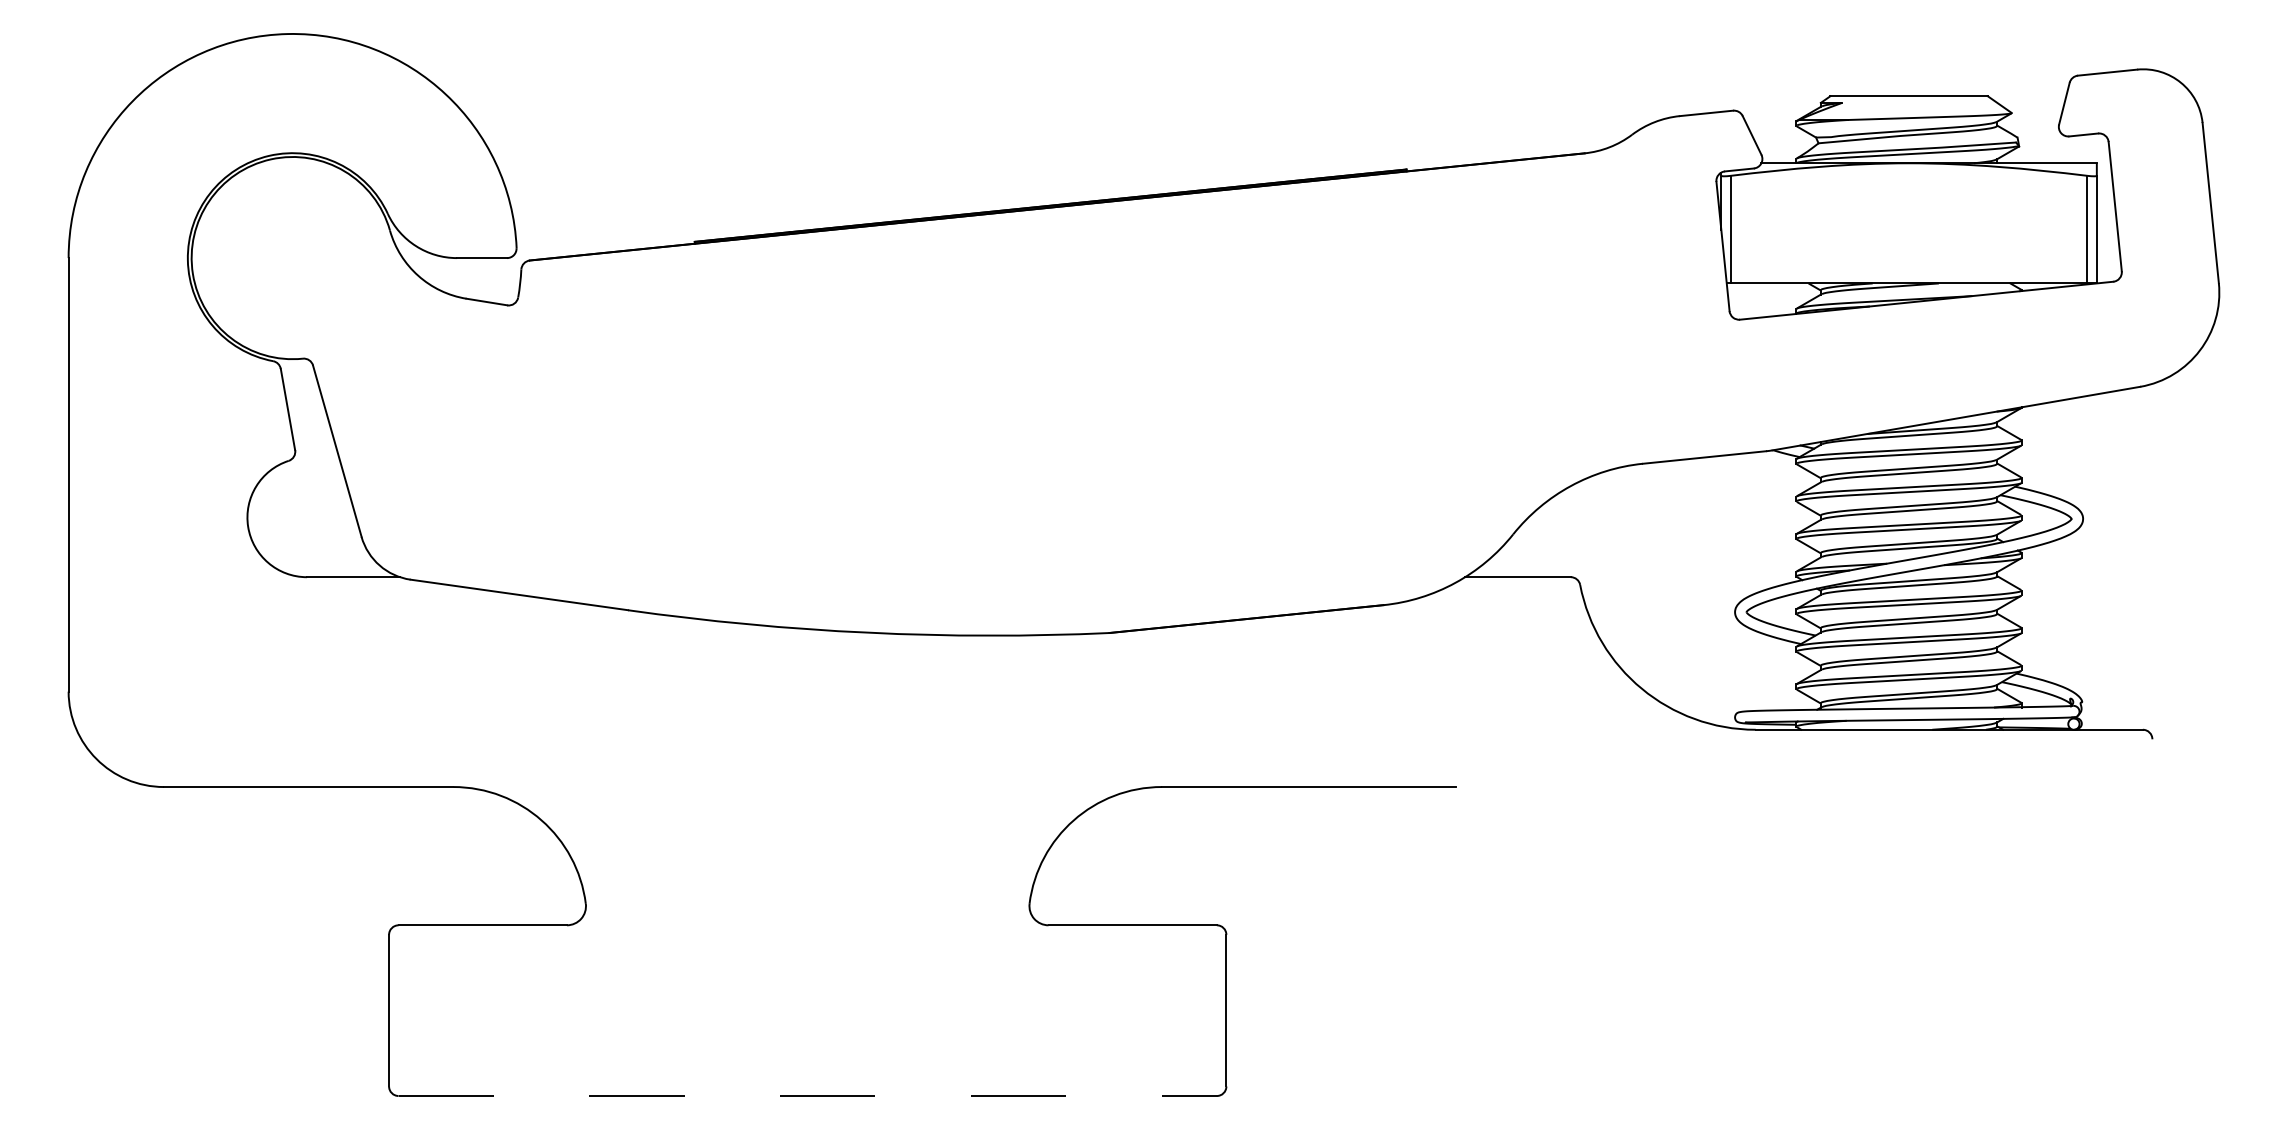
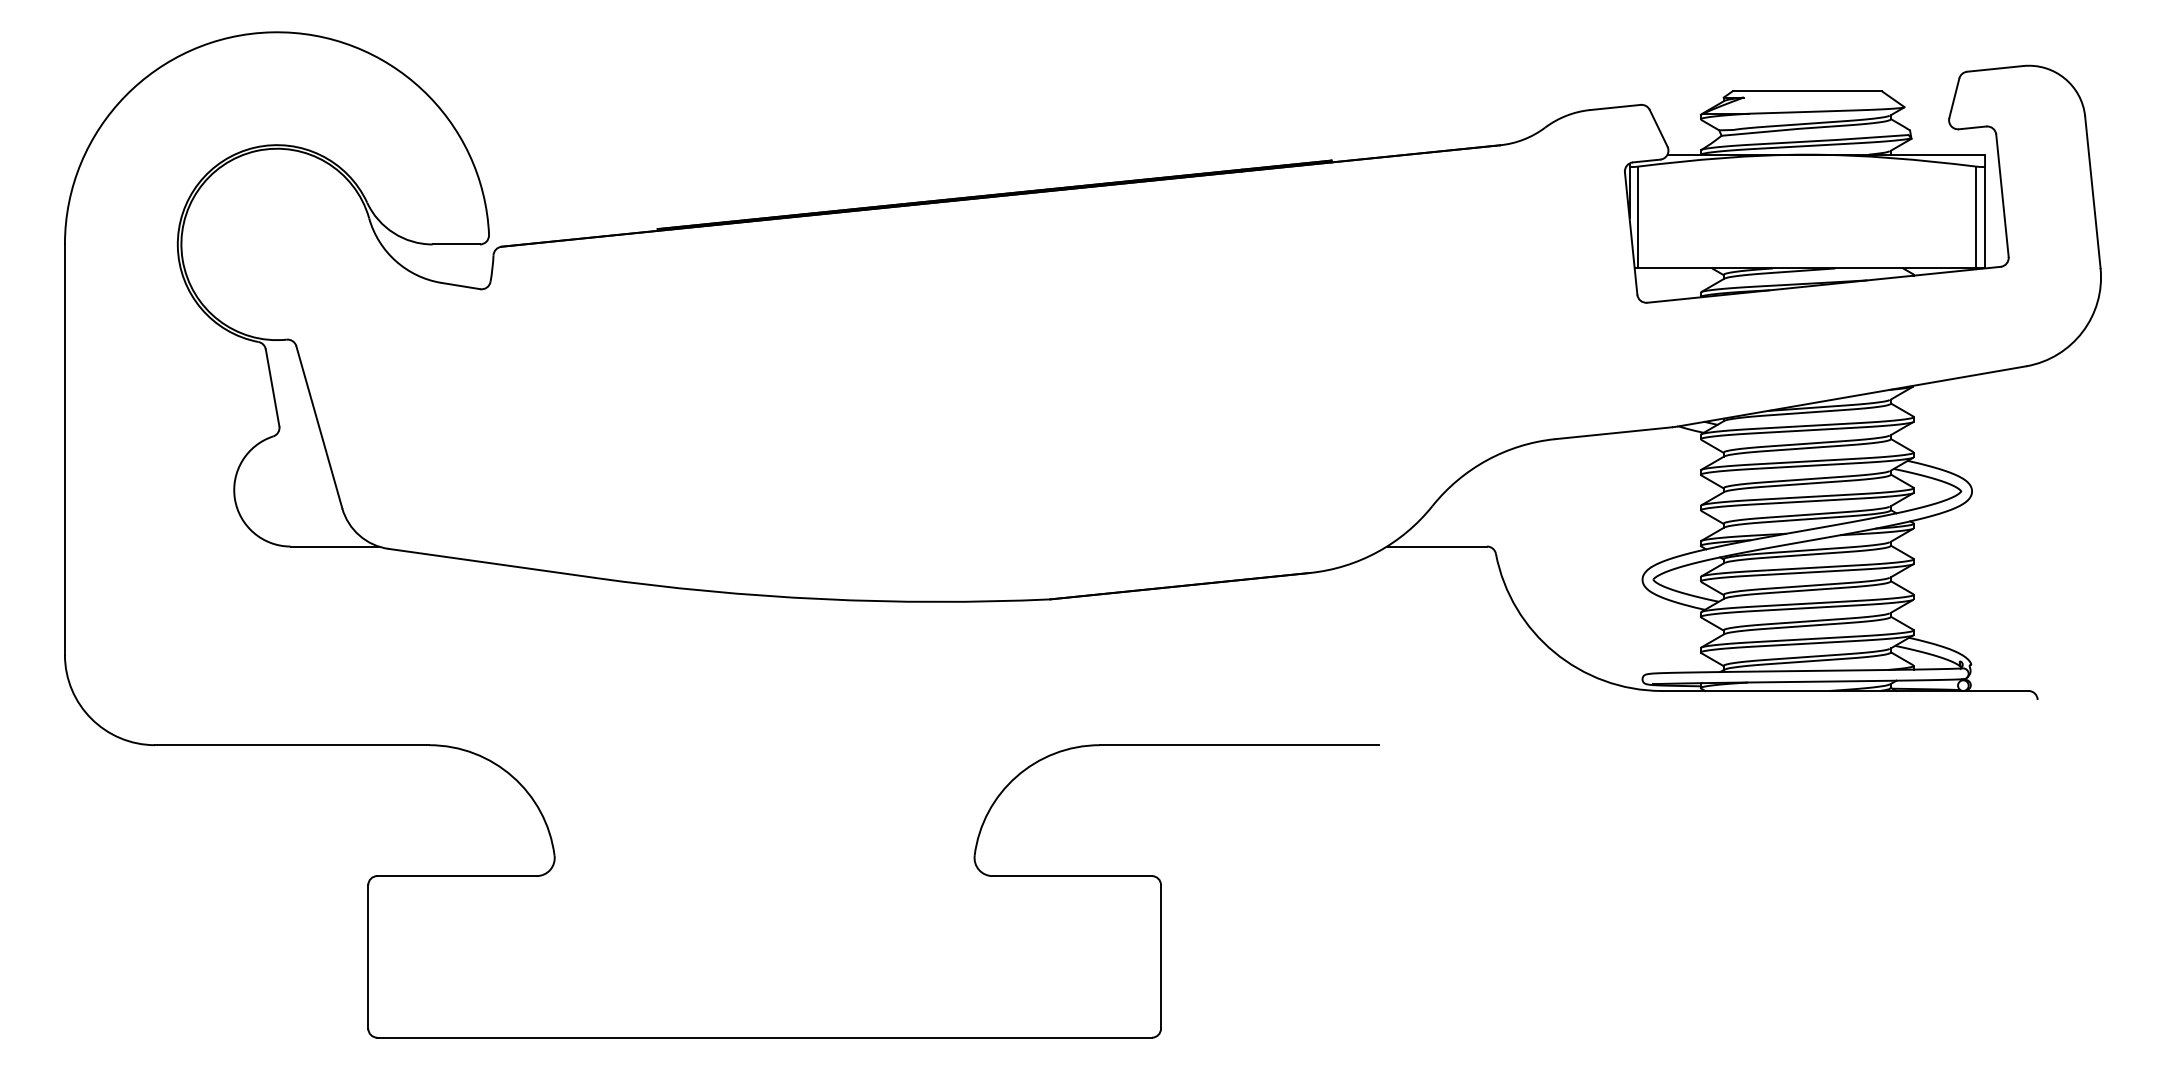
line: (808, 1096) -> (765, 1038), dashed -> solid

